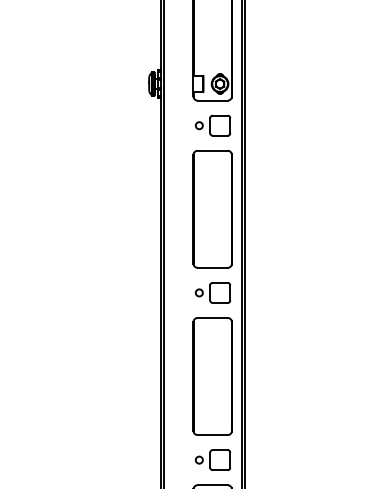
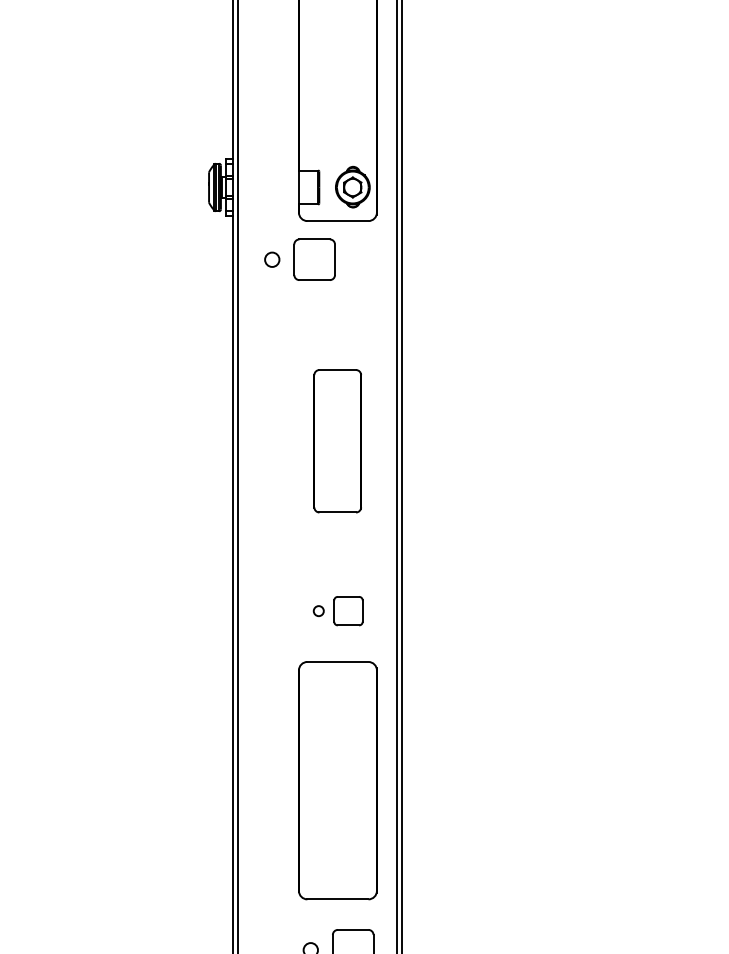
part: (212, 125) -> (298, 259), moved
part: (212, 208) -> (337, 439), size x0.6
part: (212, 292) -> (337, 610), size x0.7

